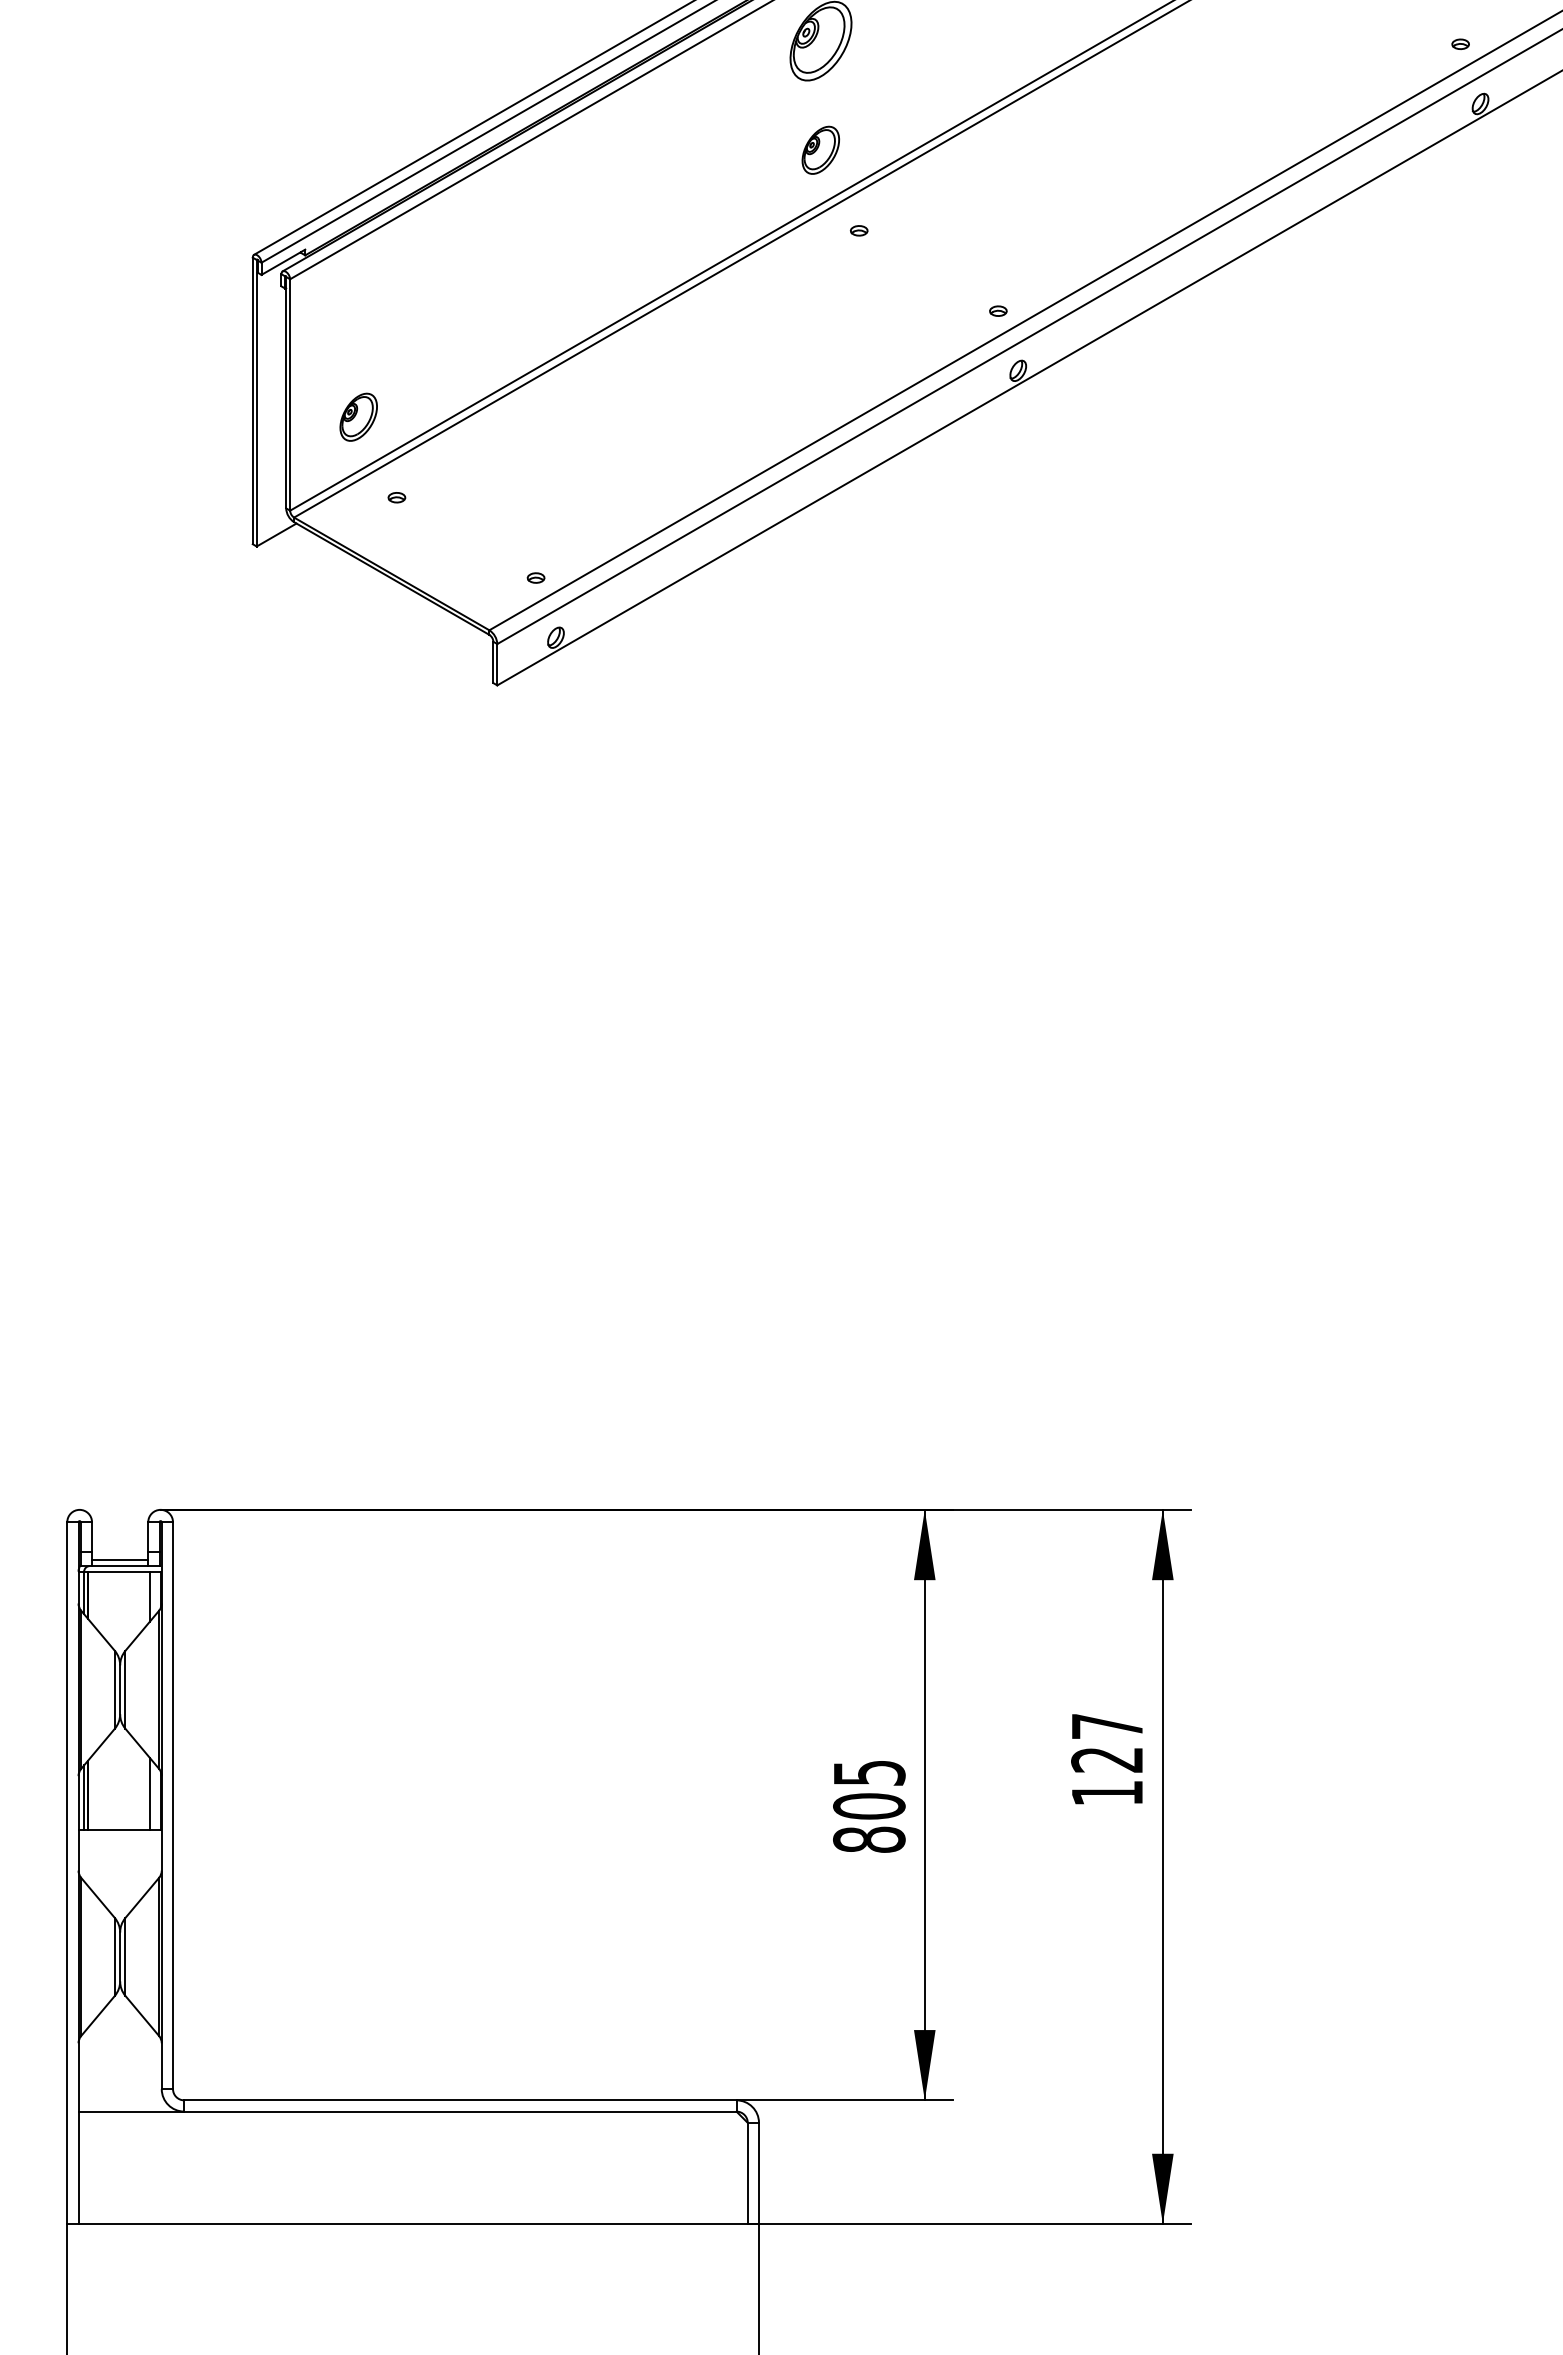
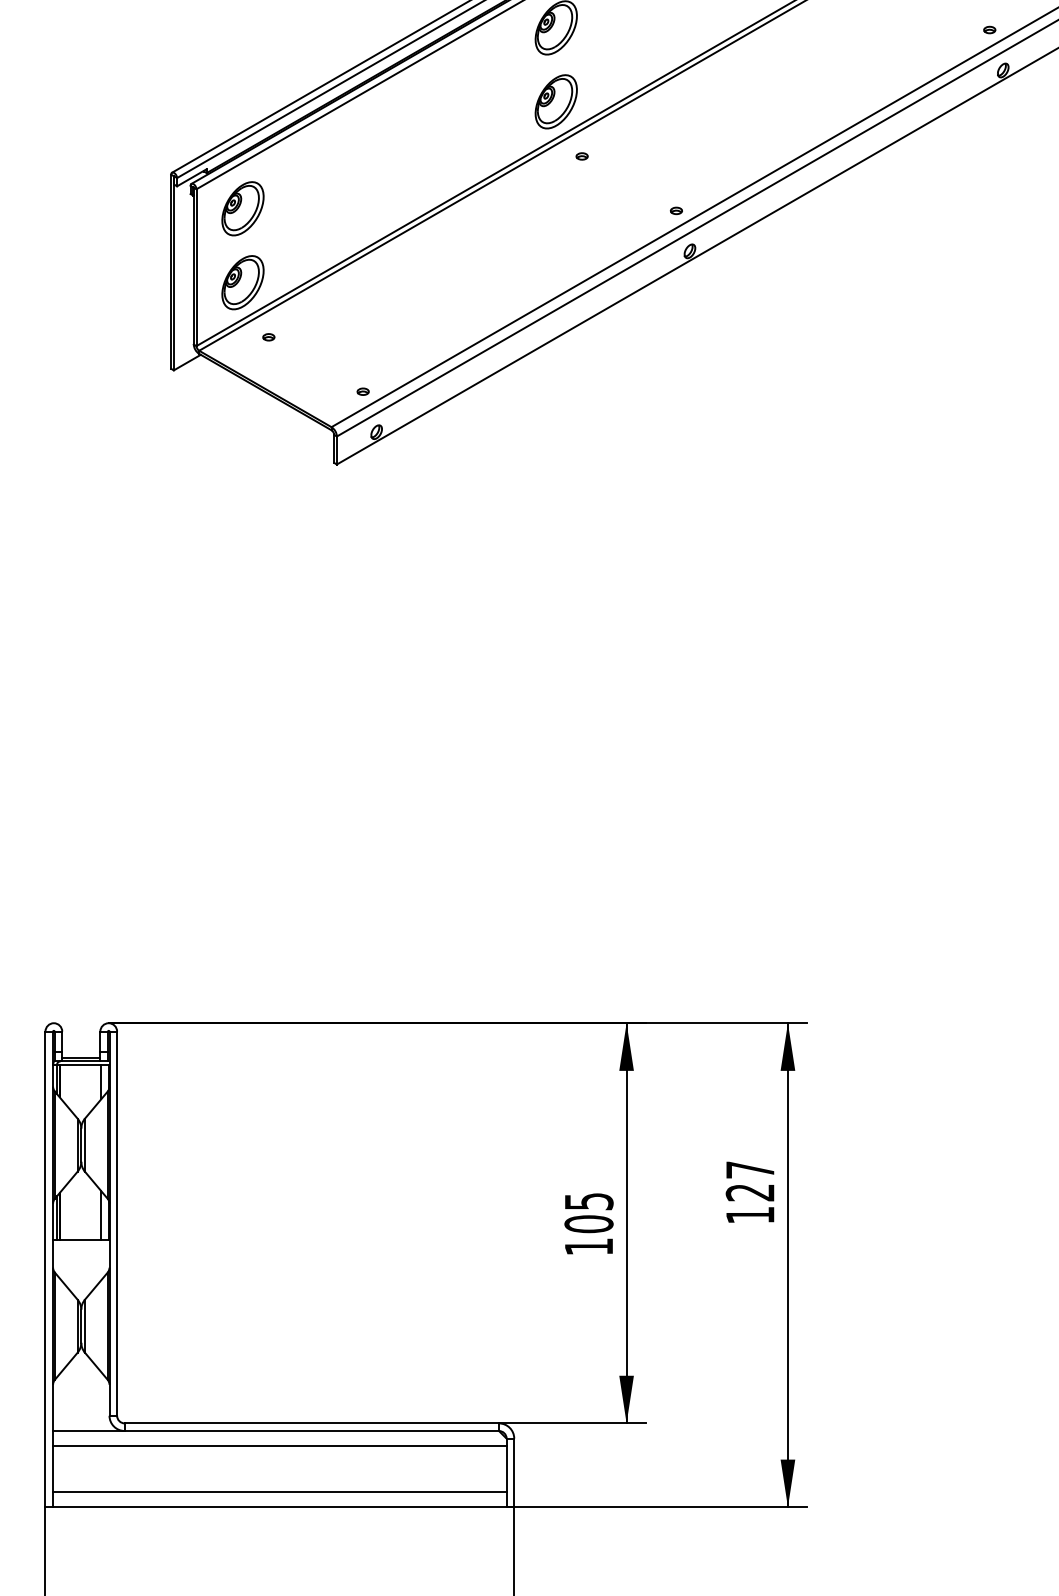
part: (819, 149) -> (555, 101), size x1.67
part: (358, 307) -> (242, 208), added
part: (358, 416) -> (242, 282), size x1.67
text: (868, 1839) -> (588, 1246), 805 -> 105
line: (412, 2134) -> (279, 1446), added
line: (412, 2202) -> (279, 1492), added

